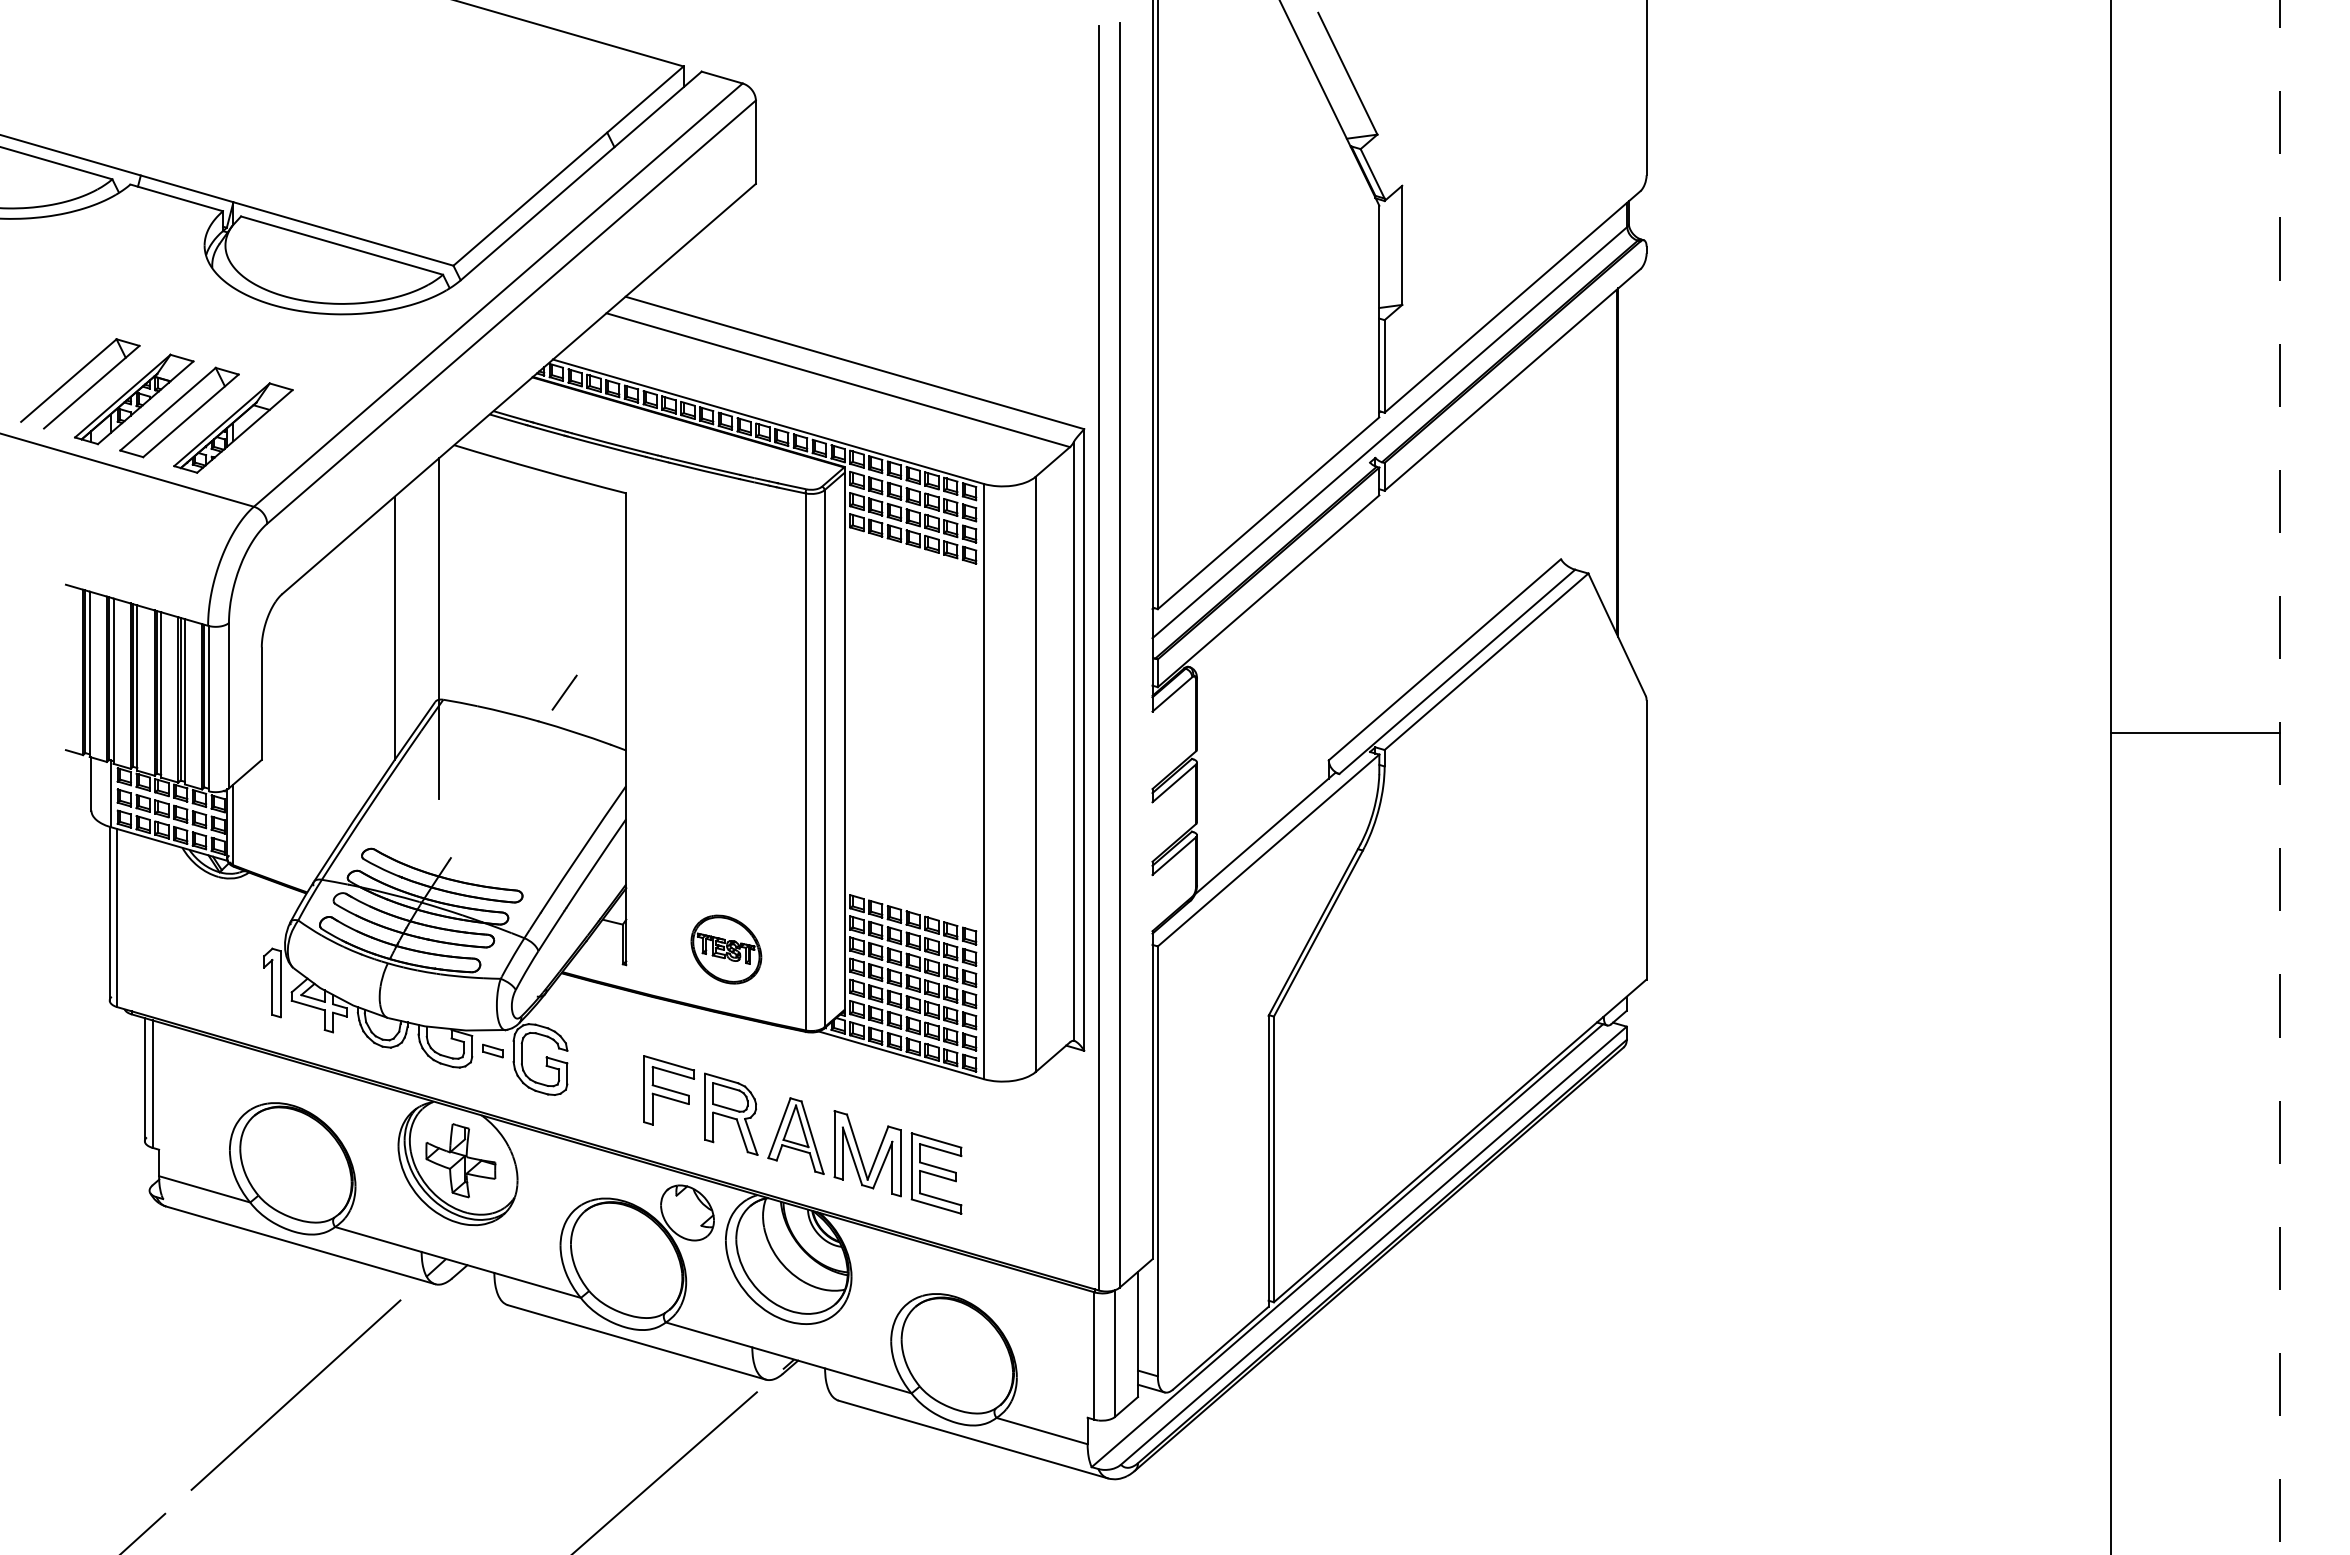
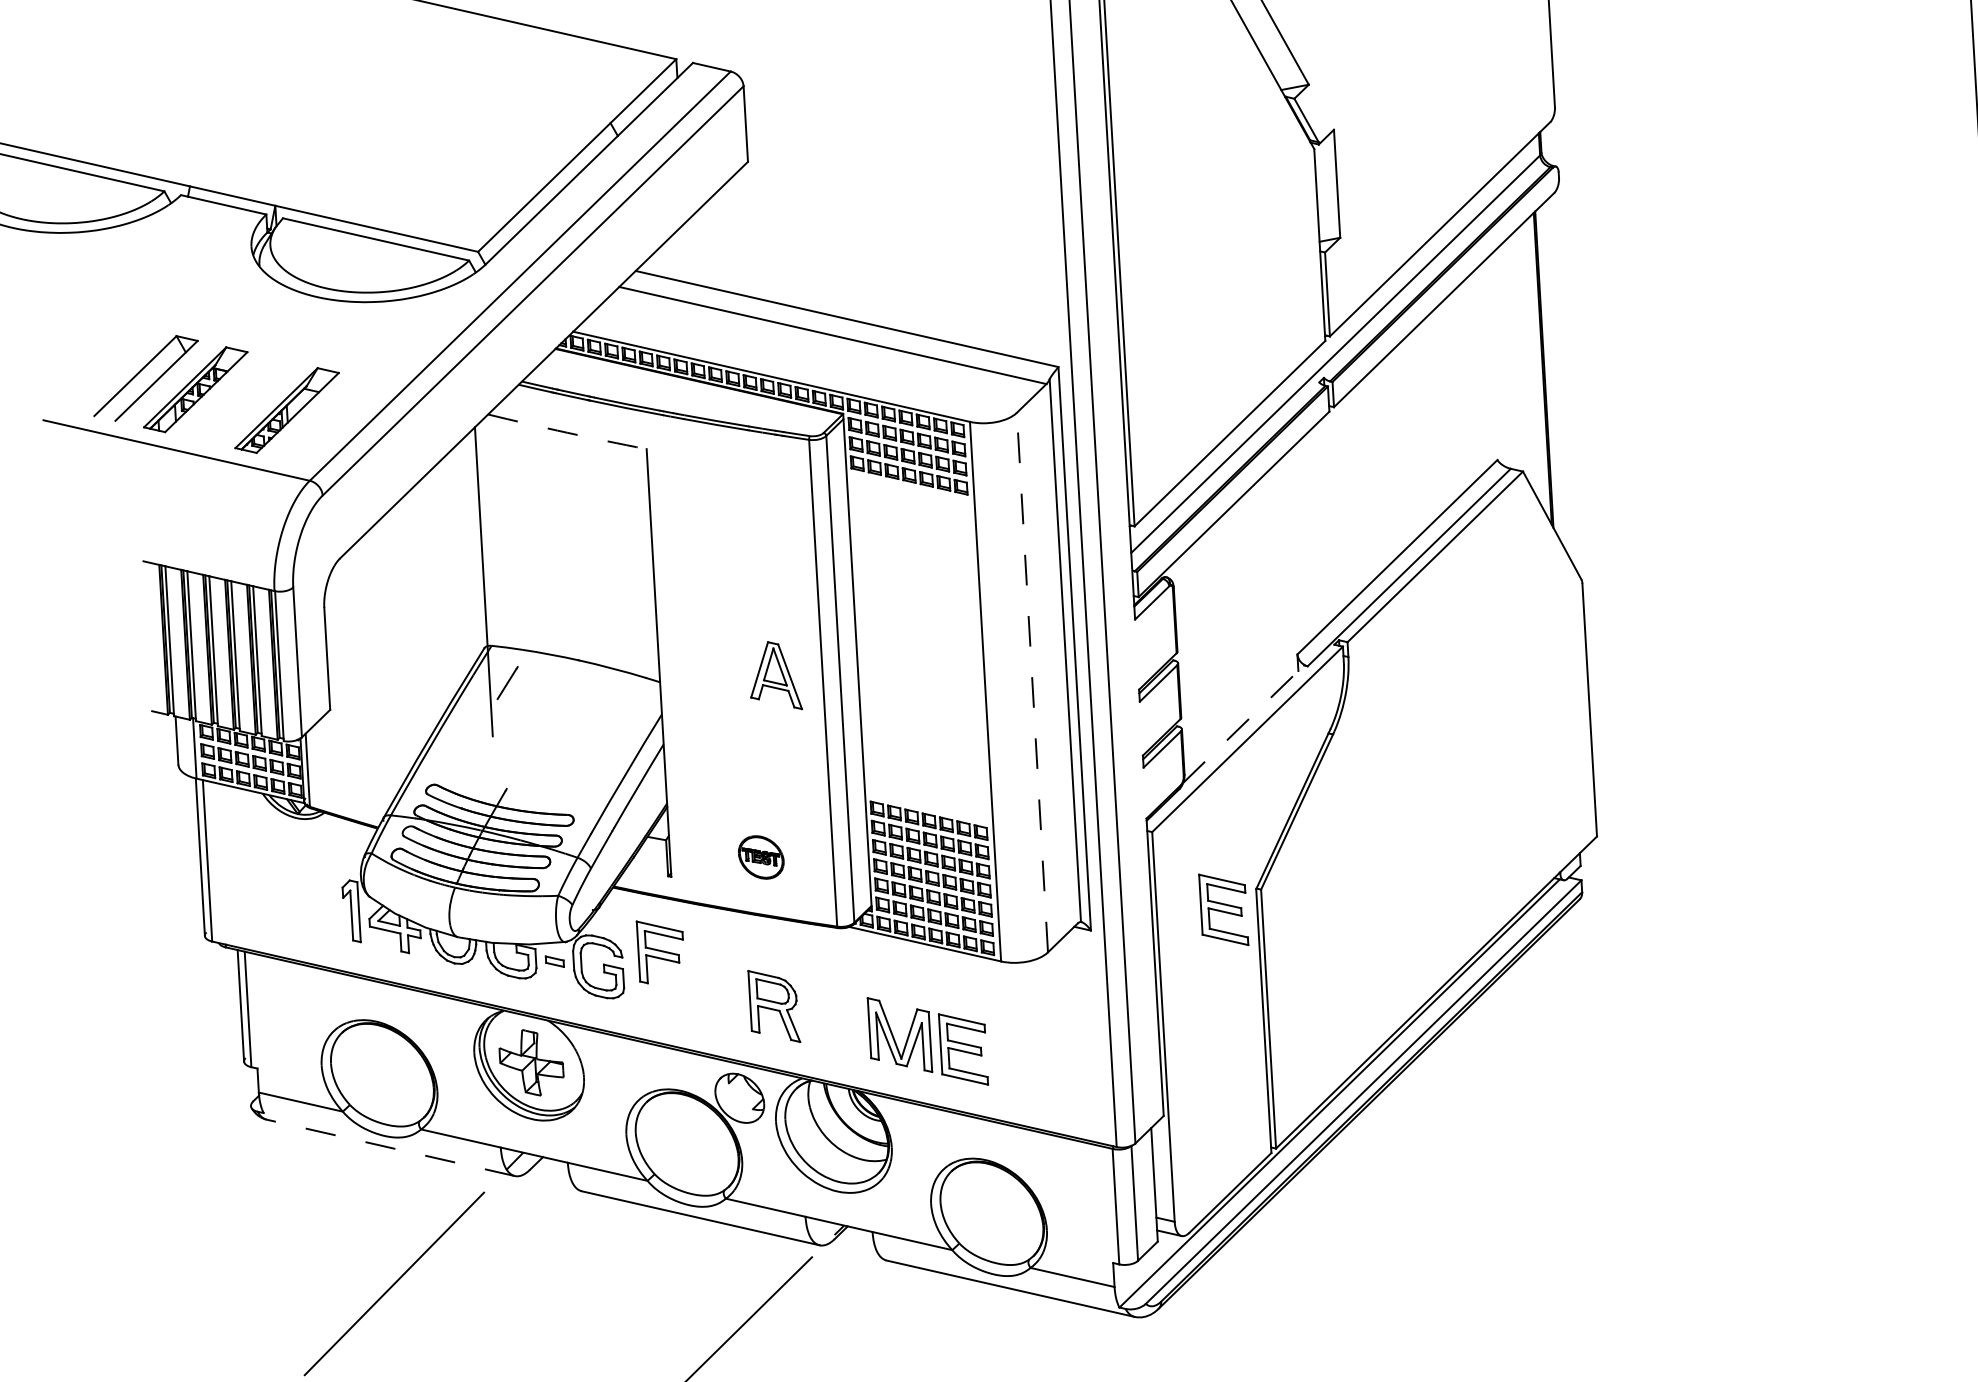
part: (179, 412) -> (237, 399), removed
arc: (539, 470) -> (566, 432), solid -> dashed
line: (394, 627) -> (443, 582), removed
line: (564, 692) -> (507, 682), moved
line: (1035, 774) -> (1032, 682), solid -> dashed
line: (1265, 833) -> (1243, 724), solid -> dashed
part: (726, 949) -> (761, 857), size x0.7
part: (1231, 1036) -> (1223, 909), added
part: (669, 1090) -> (661, 951), moved
part: (795, 1135) -> (774, 675), moved
line: (300, 1245) -> (390, 1148), solid -> dashed

